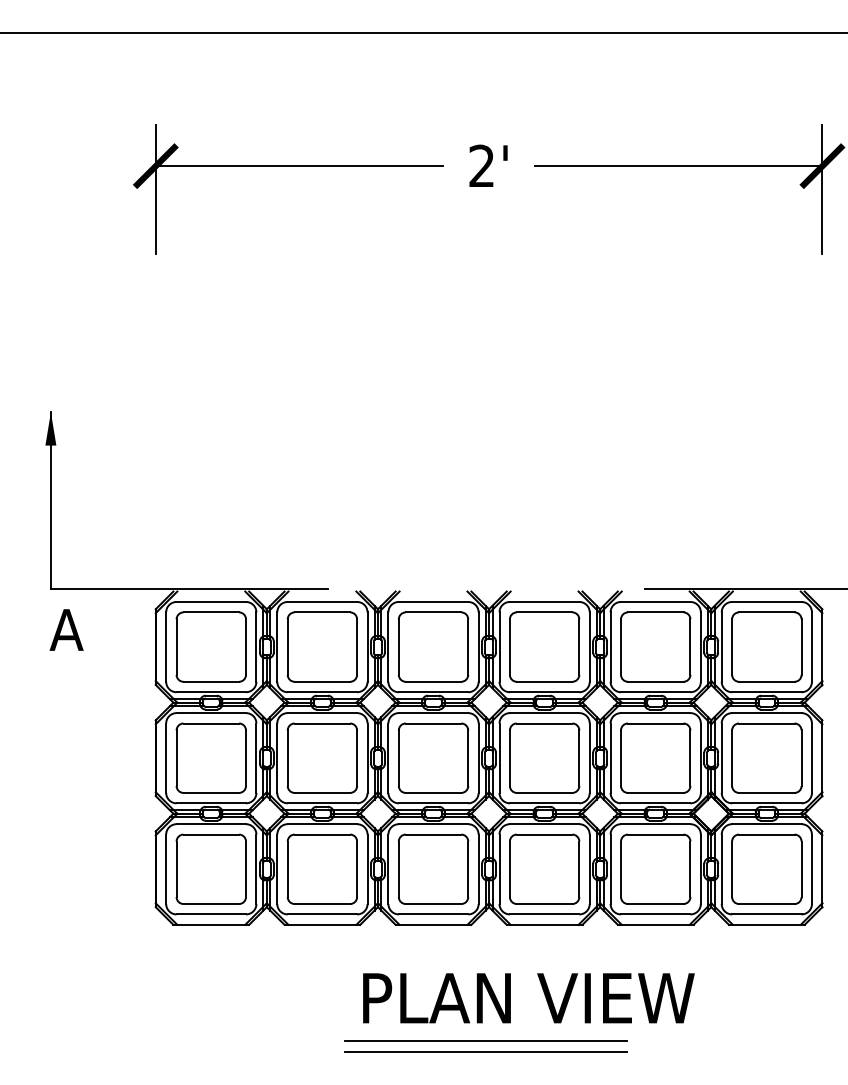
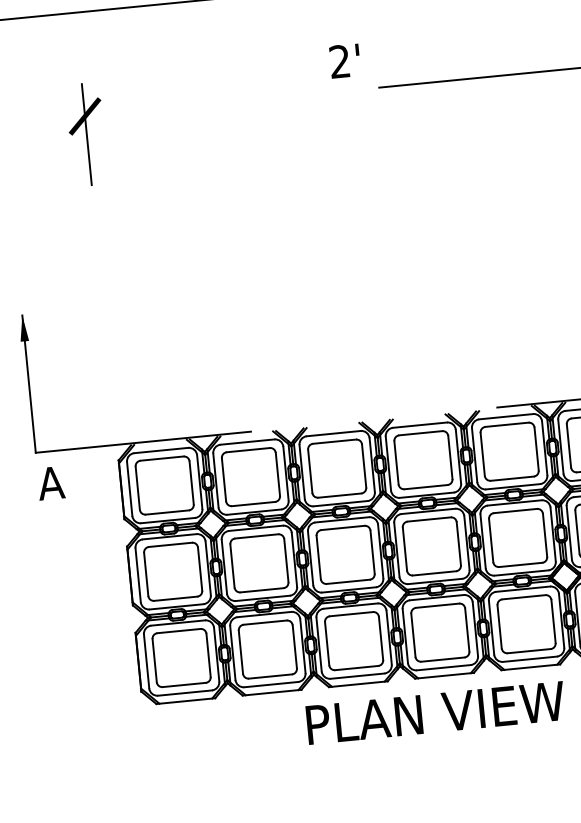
text: (488, 165) -> (344, 60), moved
line: (299, 166) -> (196, 105), removed
text: (528, 998) -> (435, 713), moved
line: (485, 1040) -> (407, 770), removed
line: (485, 1052) -> (408, 779), removed

